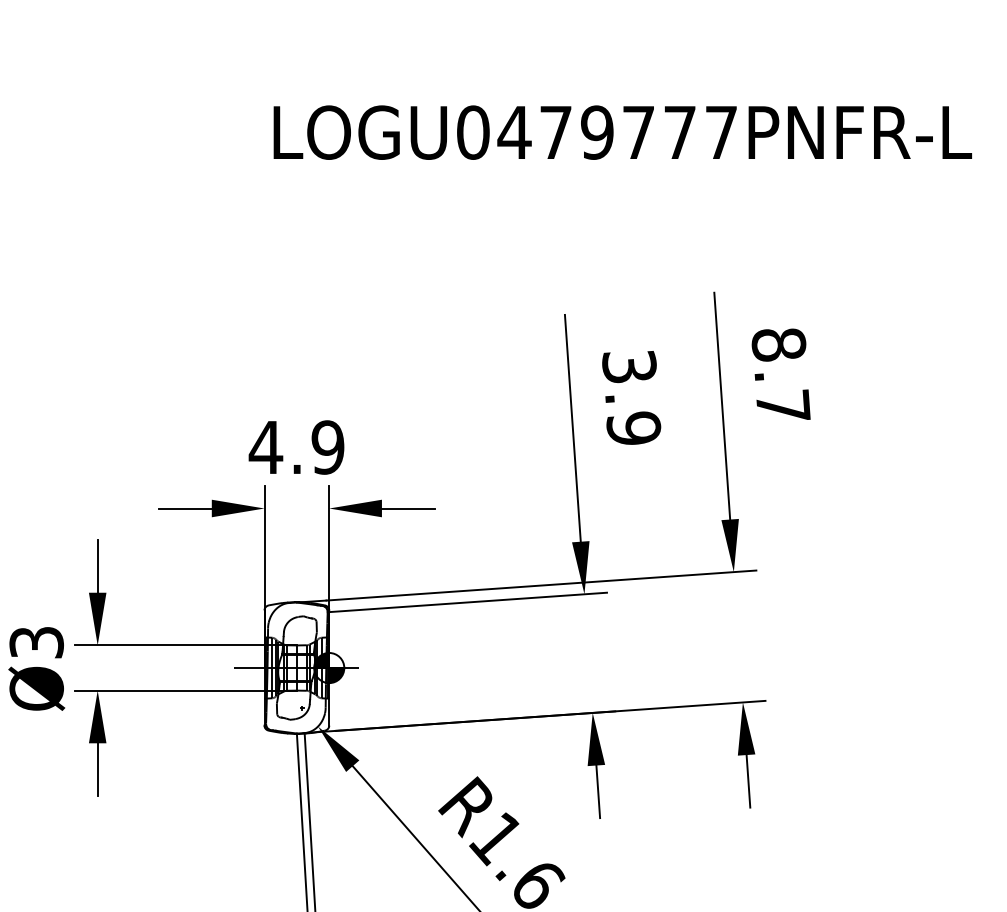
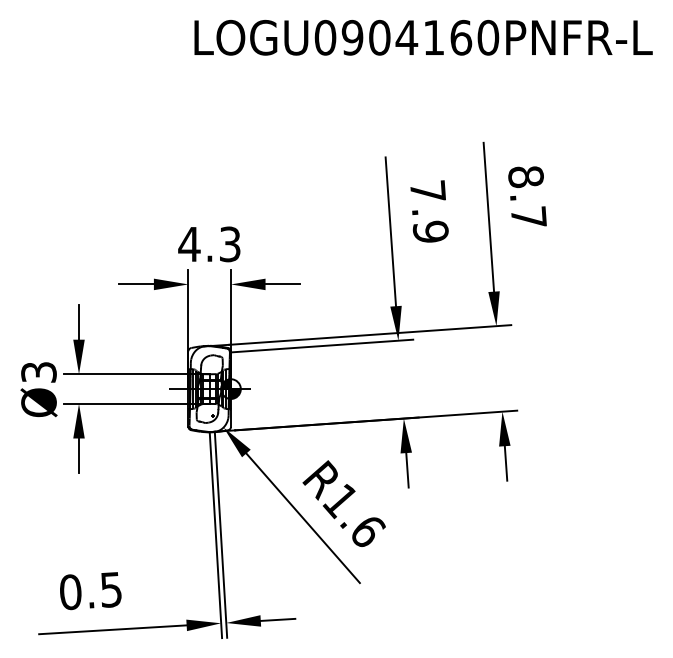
text: (618, 132) -> (420, 37), LOGU0479777PNFR-L -> LOGU0904160PNFR-L
text: (628, 366) -> (427, 191), 3.9 -> 7.9
text: (327, 447) -> (229, 244), 4.9 -> 4.3

